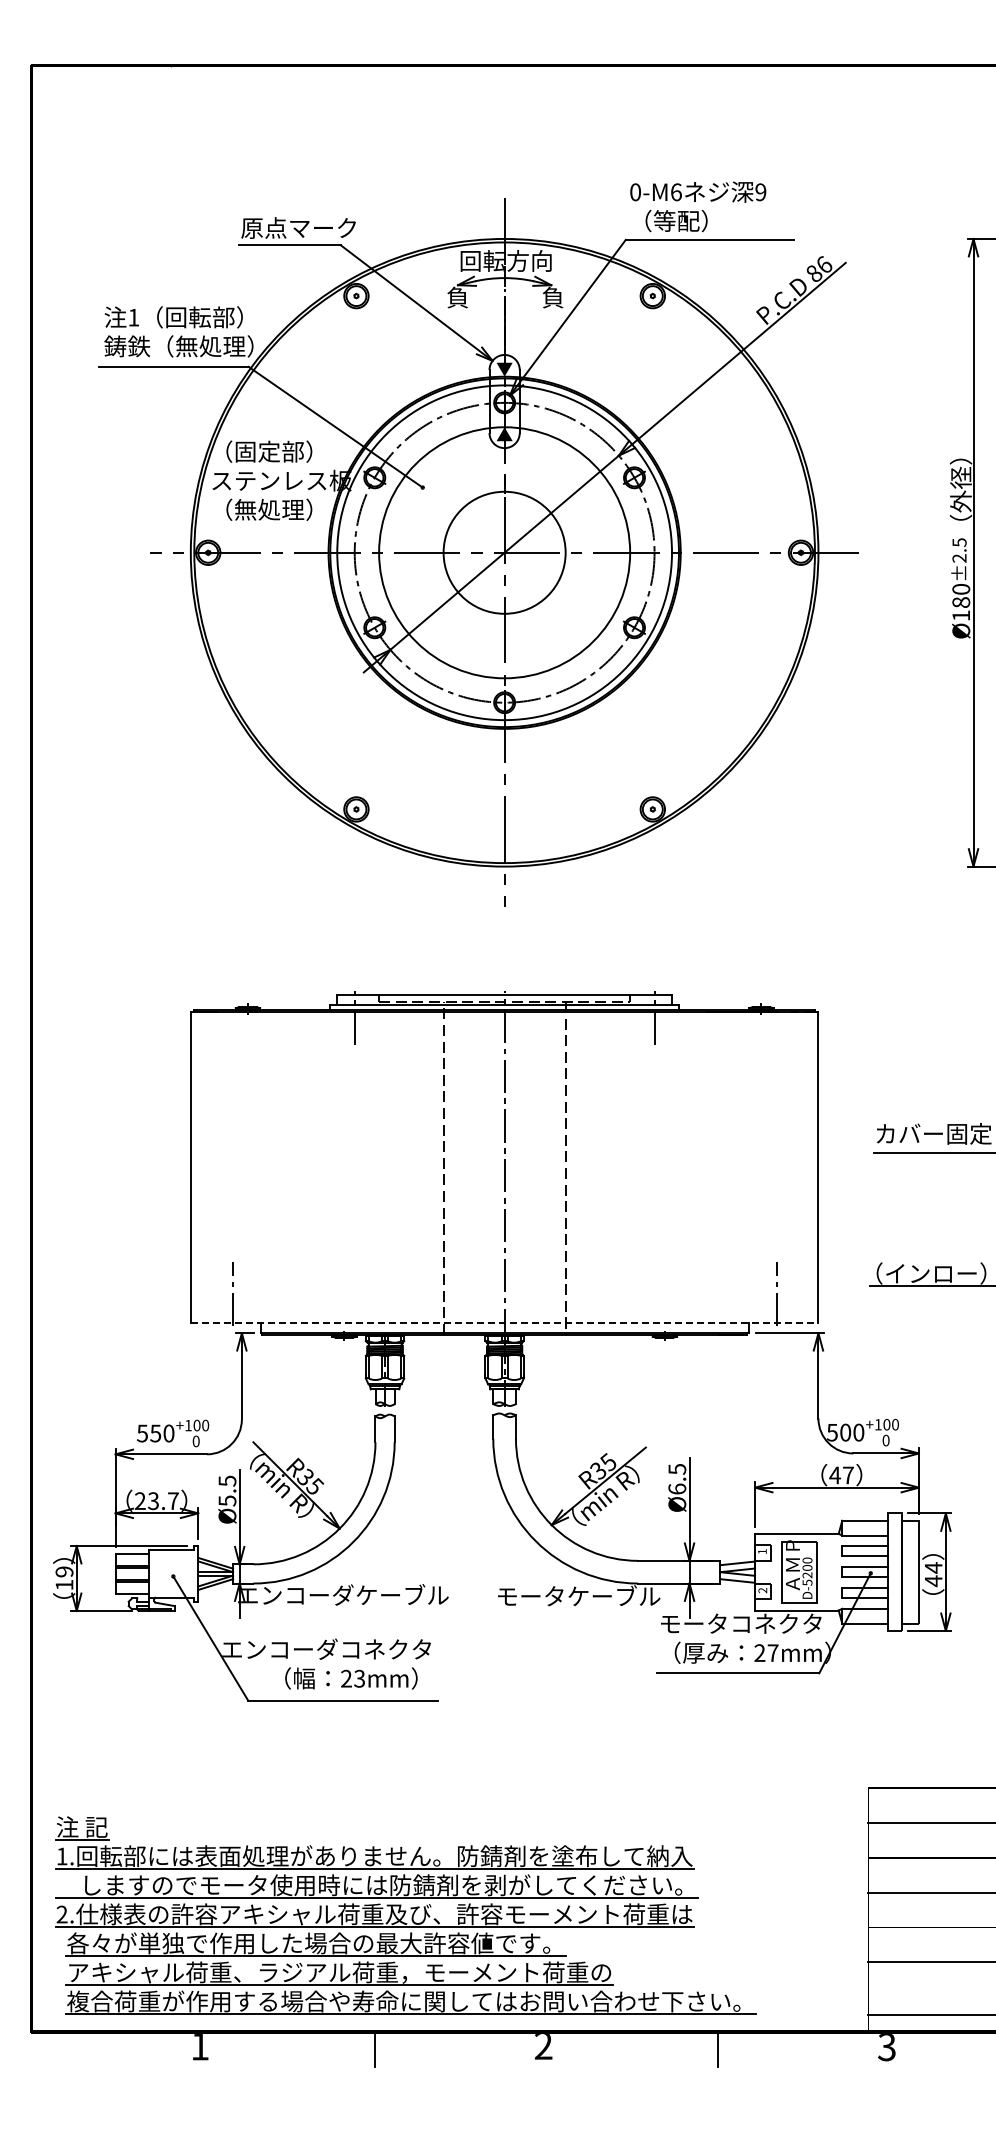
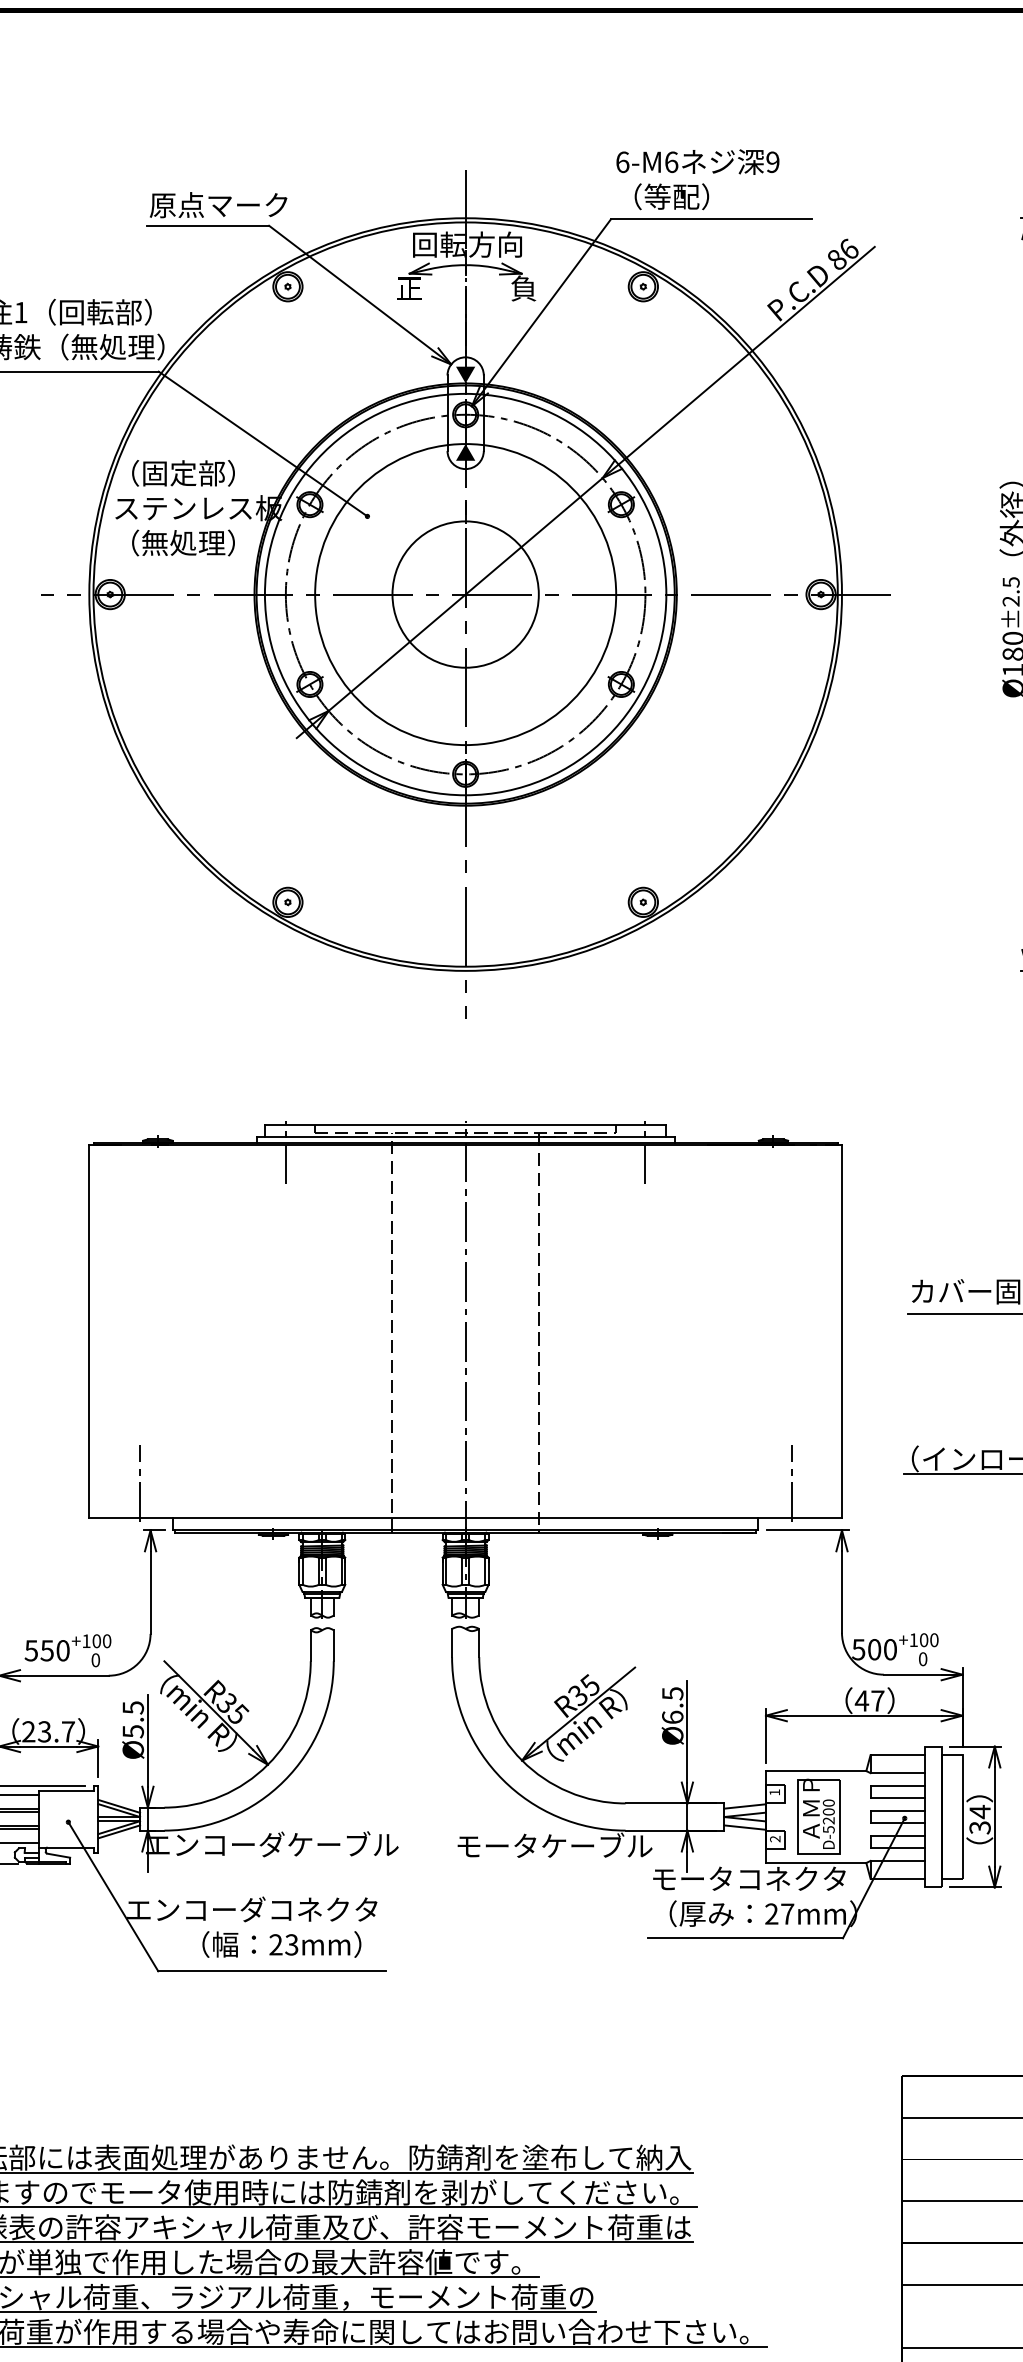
text: (635, 192) -> (622, 162), 0-M6 -> 6-M6
text: (457, 297) -> (409, 288), 負 -> 正
line: (504, 1322) -> (465, 1517), dashed -> solid
text: (933, 1581) -> (979, 1828), 44 -> 34

